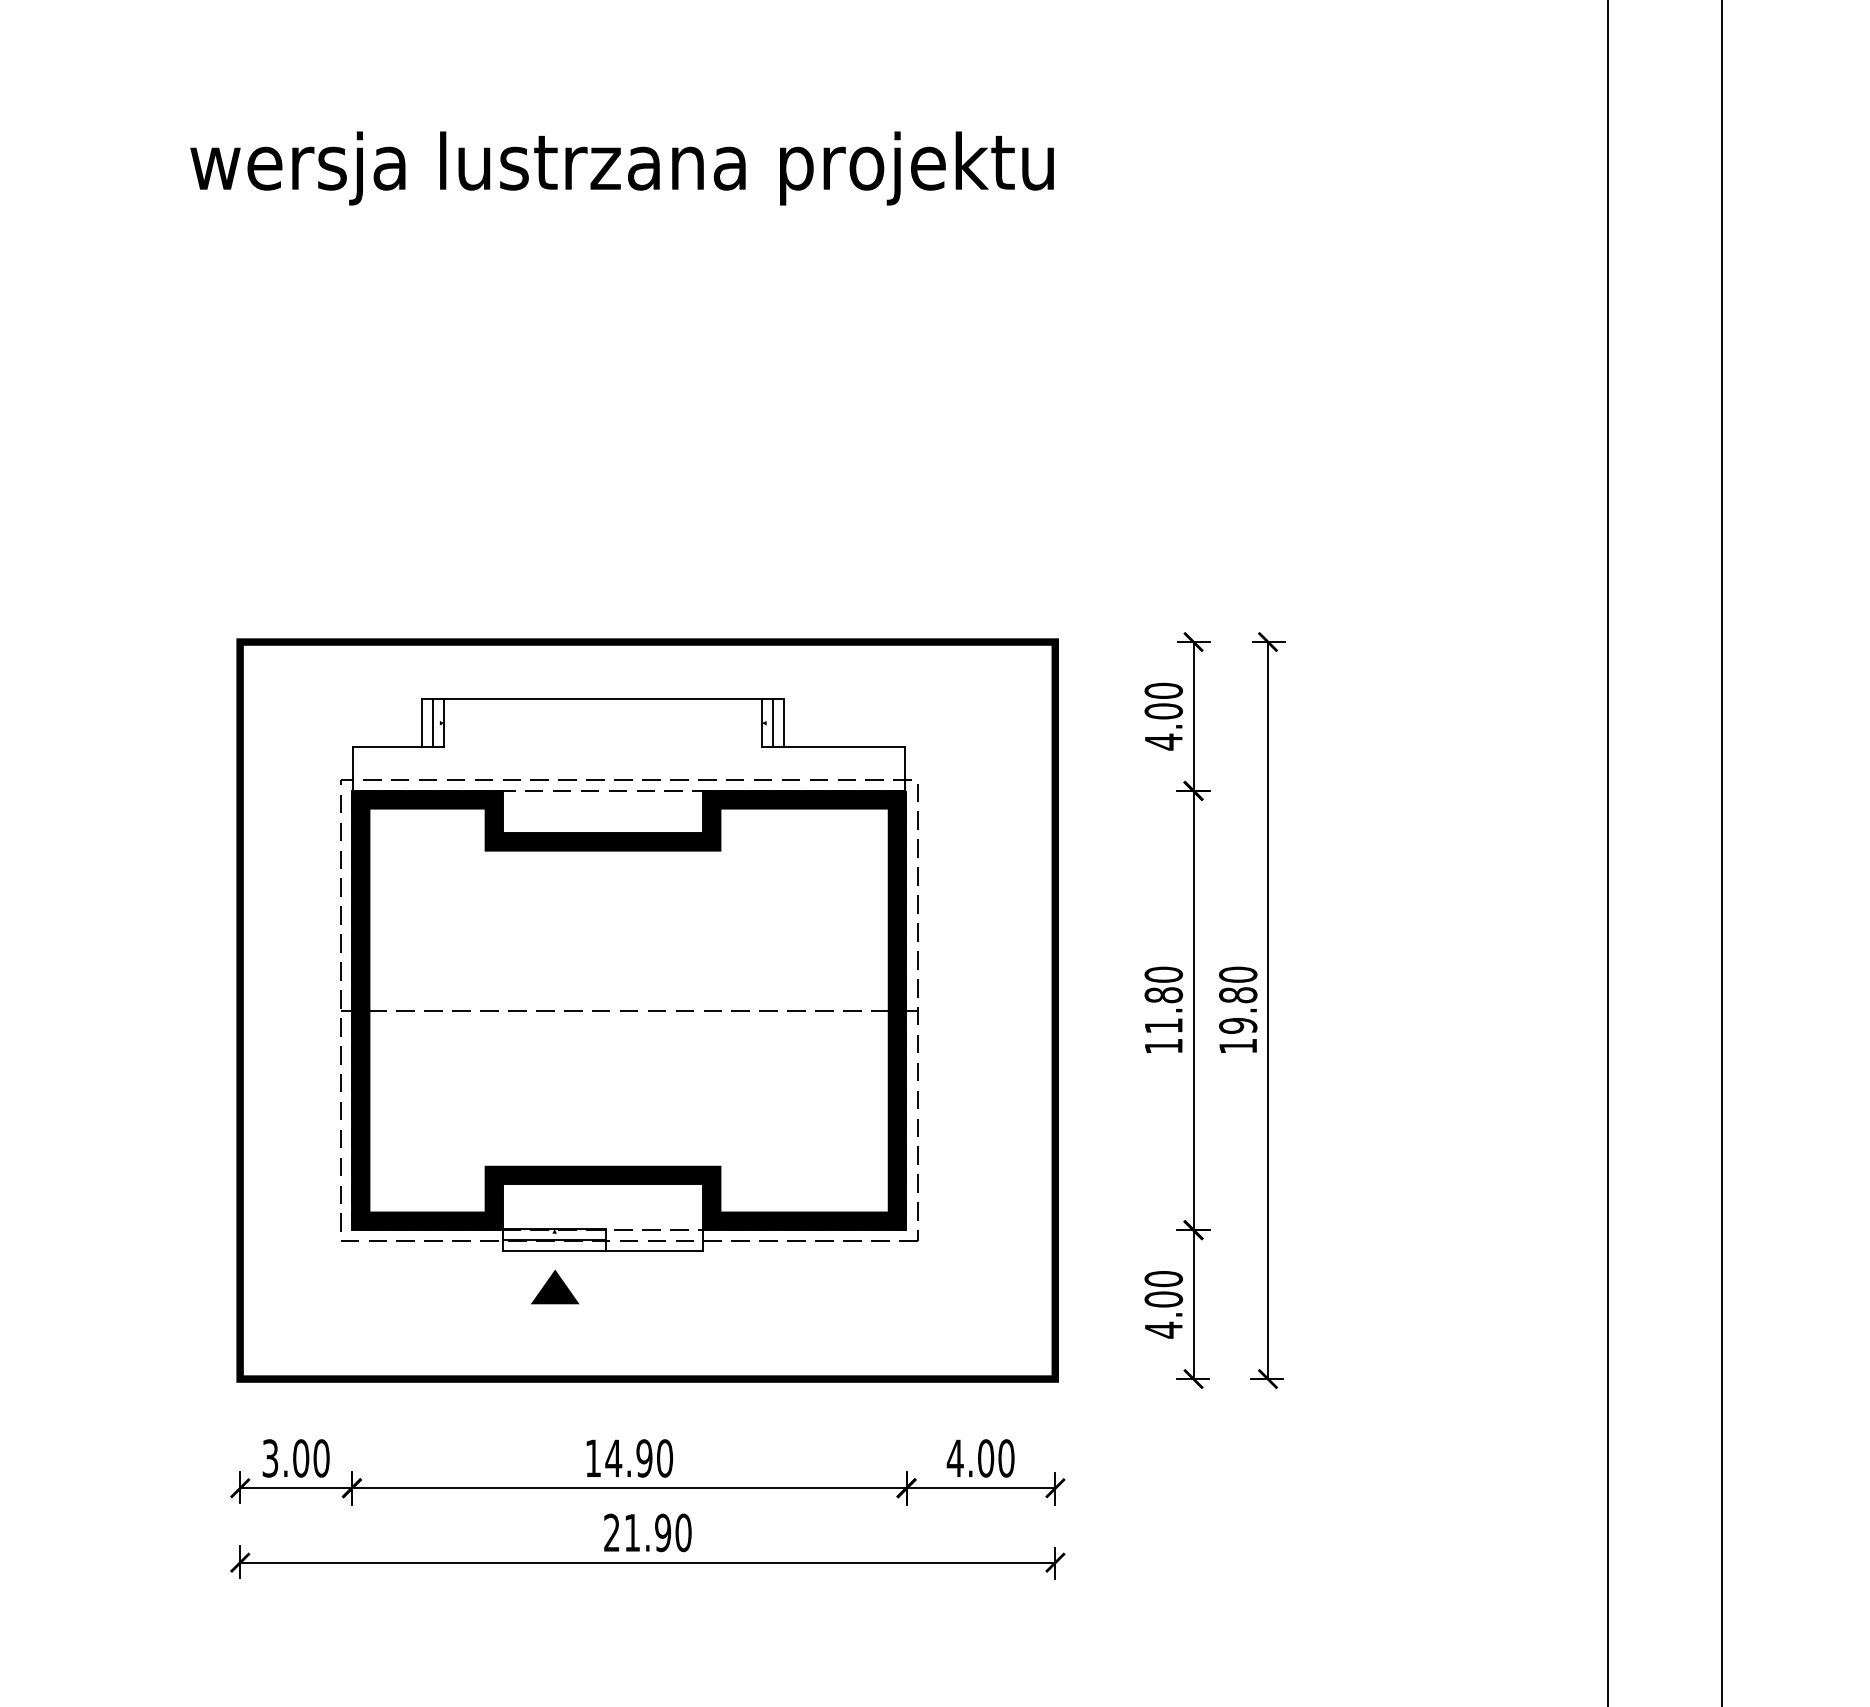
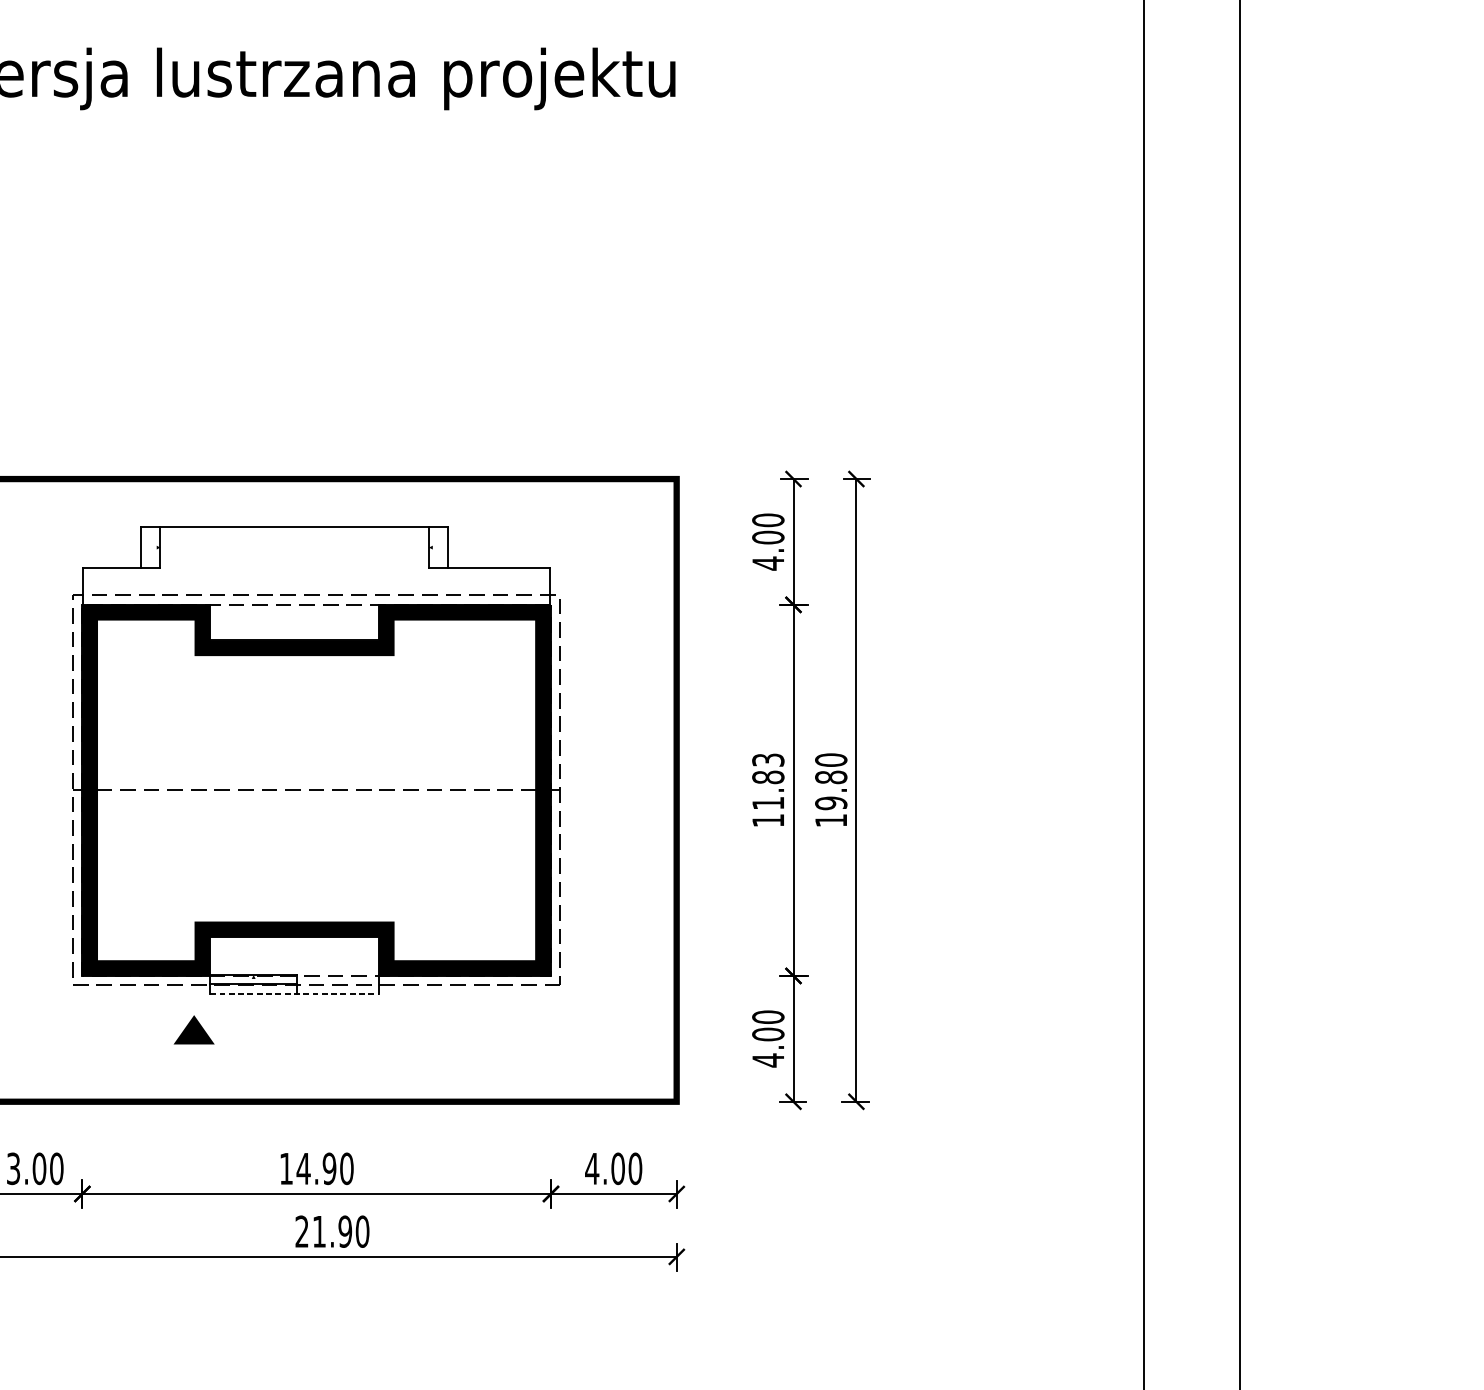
line: (432, 723) -> (150, 547), removed
line: (773, 723) -> (438, 547), removed
text: (1163, 974) -> (768, 759), 11.80 -> 11.83
line: (603, 1251) -> (294, 993), solid -> dashed
part: (555, 1286) -> (194, 1029), moved

